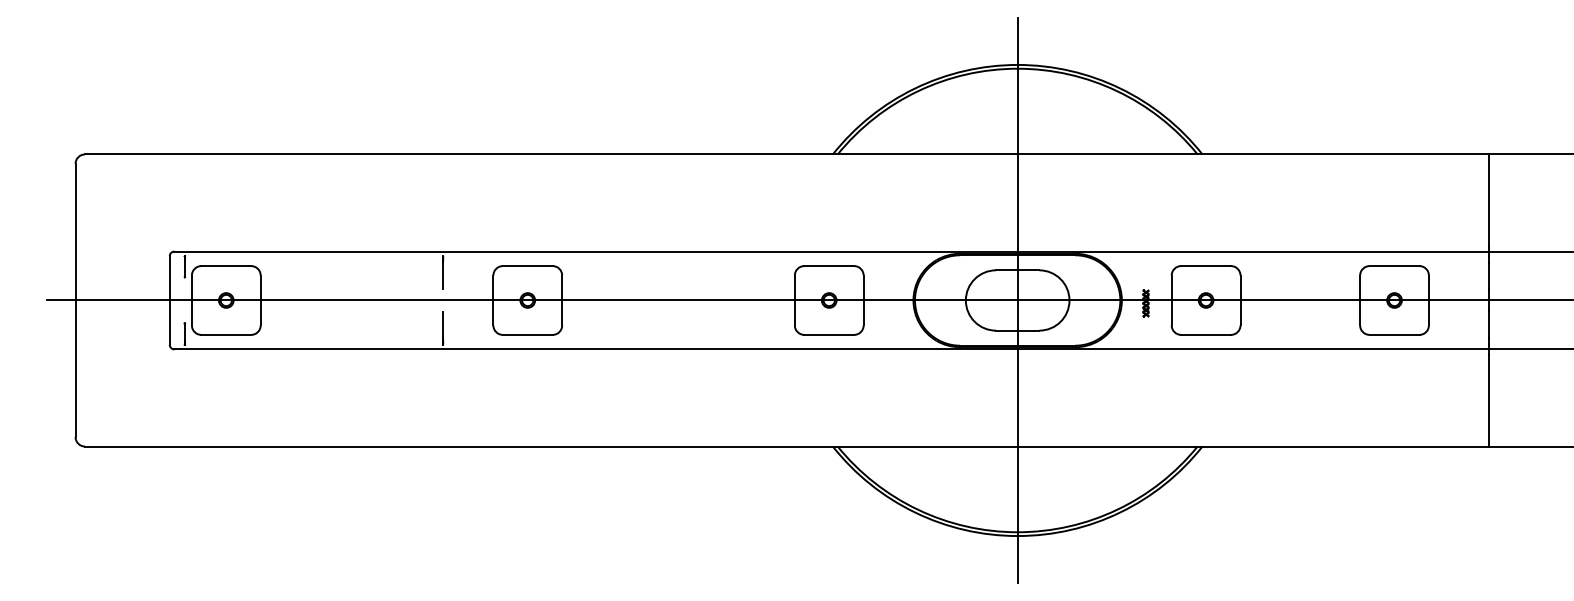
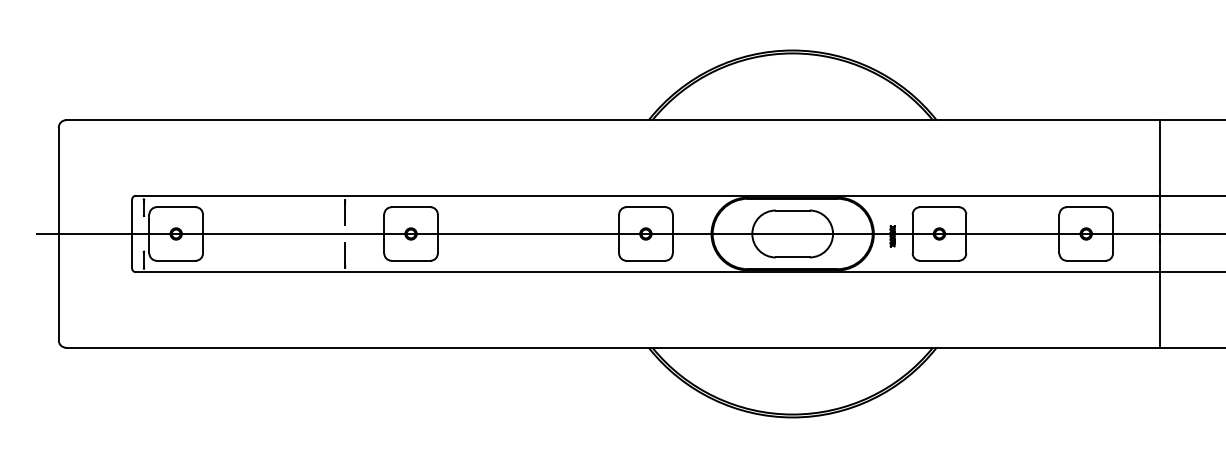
line: (1017, 299) -> (792, 233), removed

